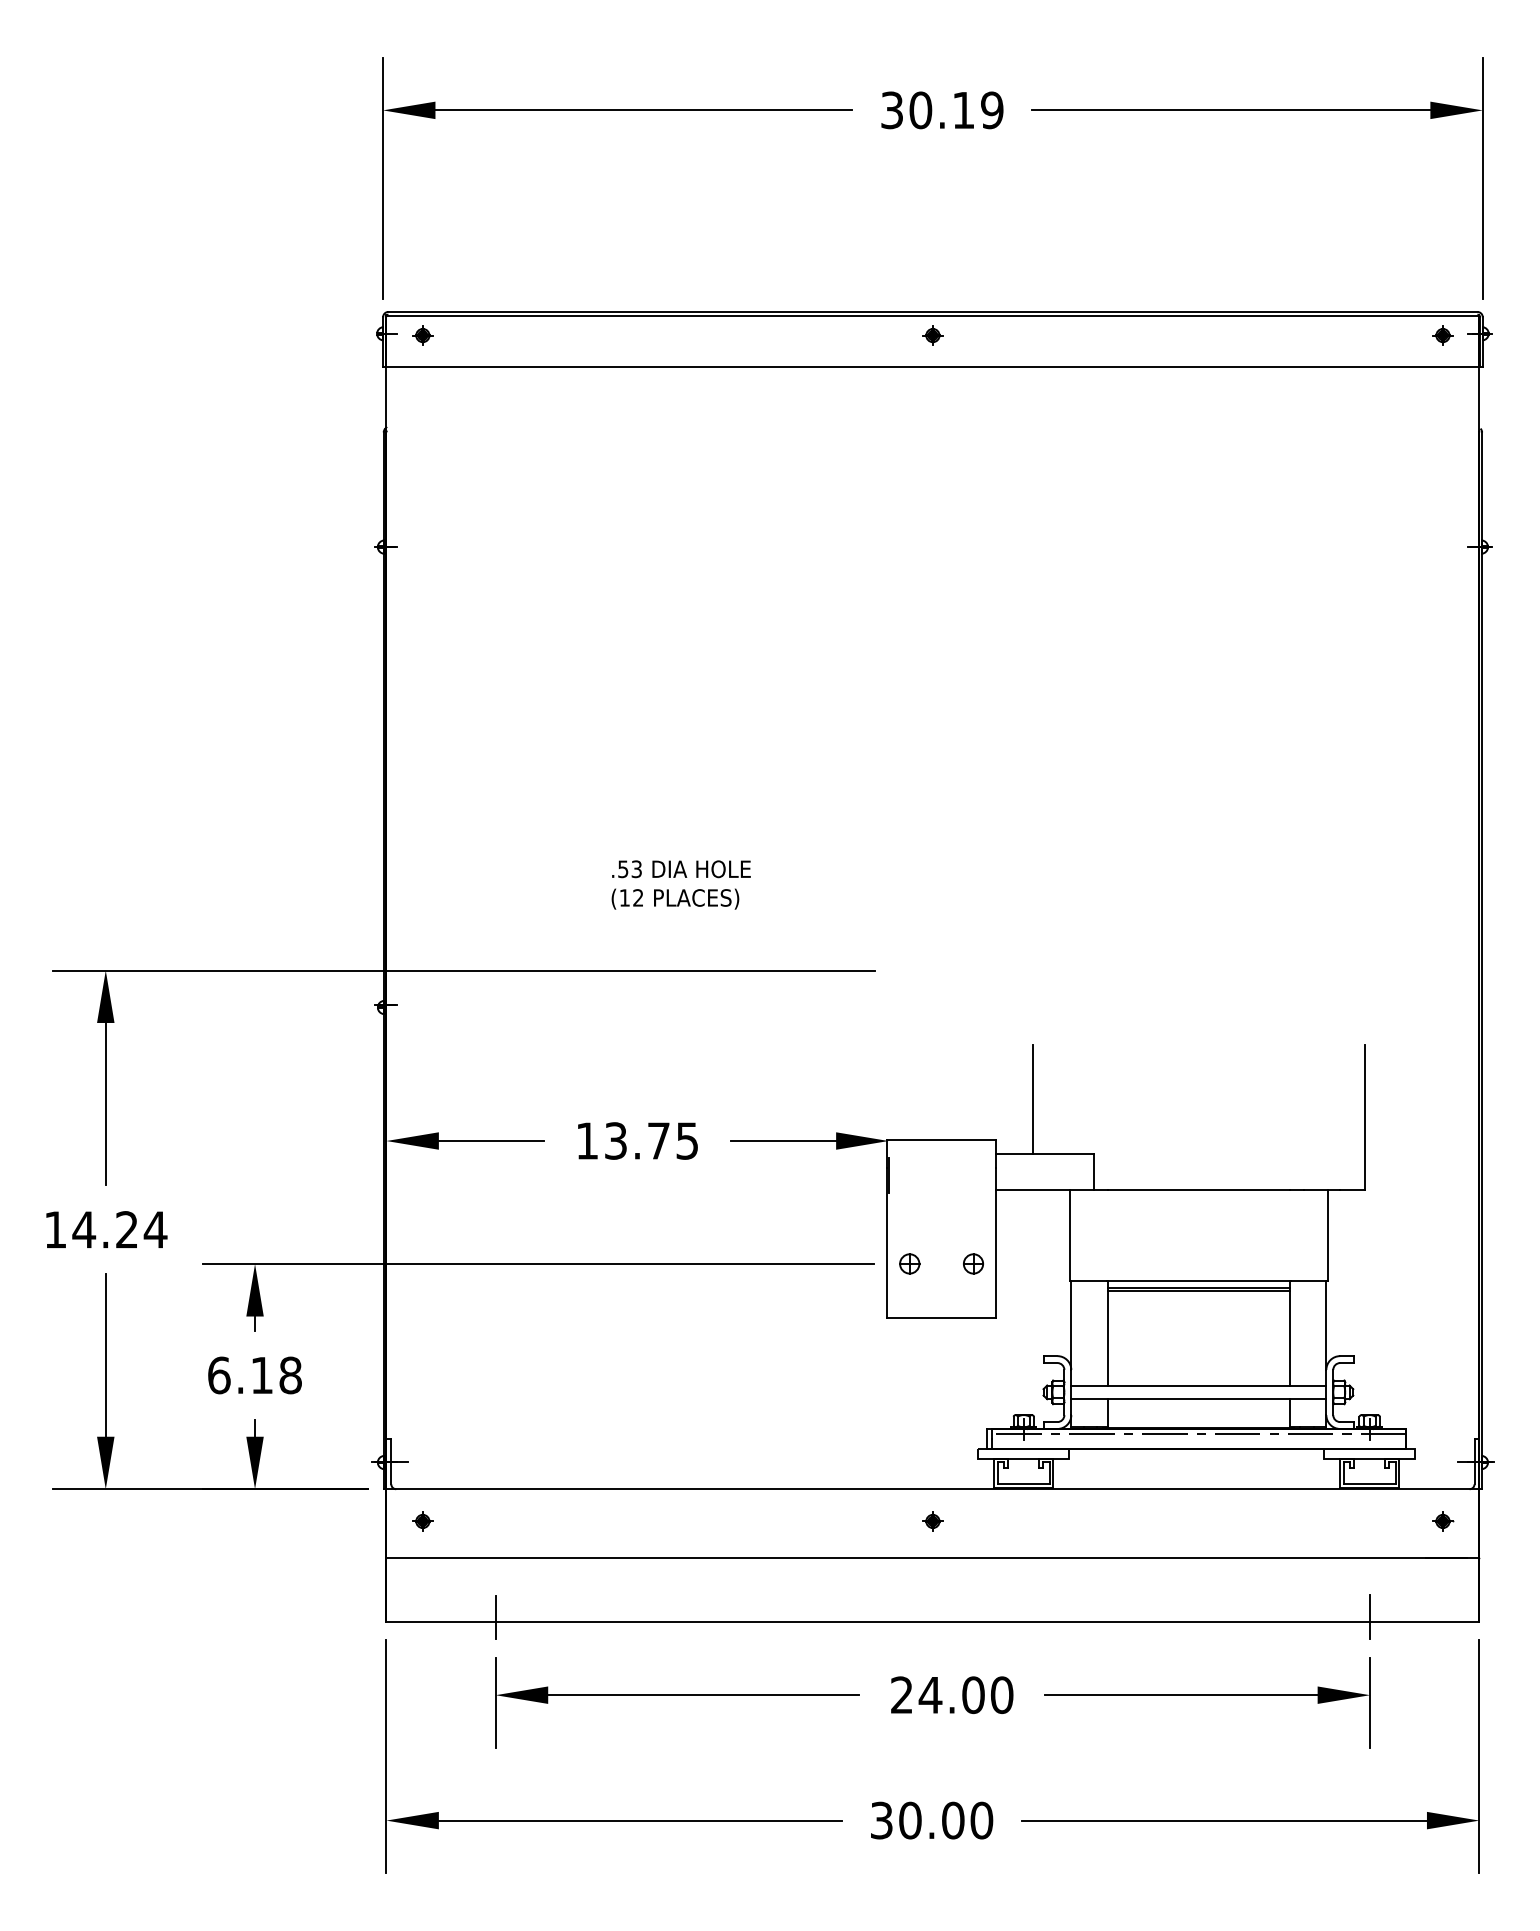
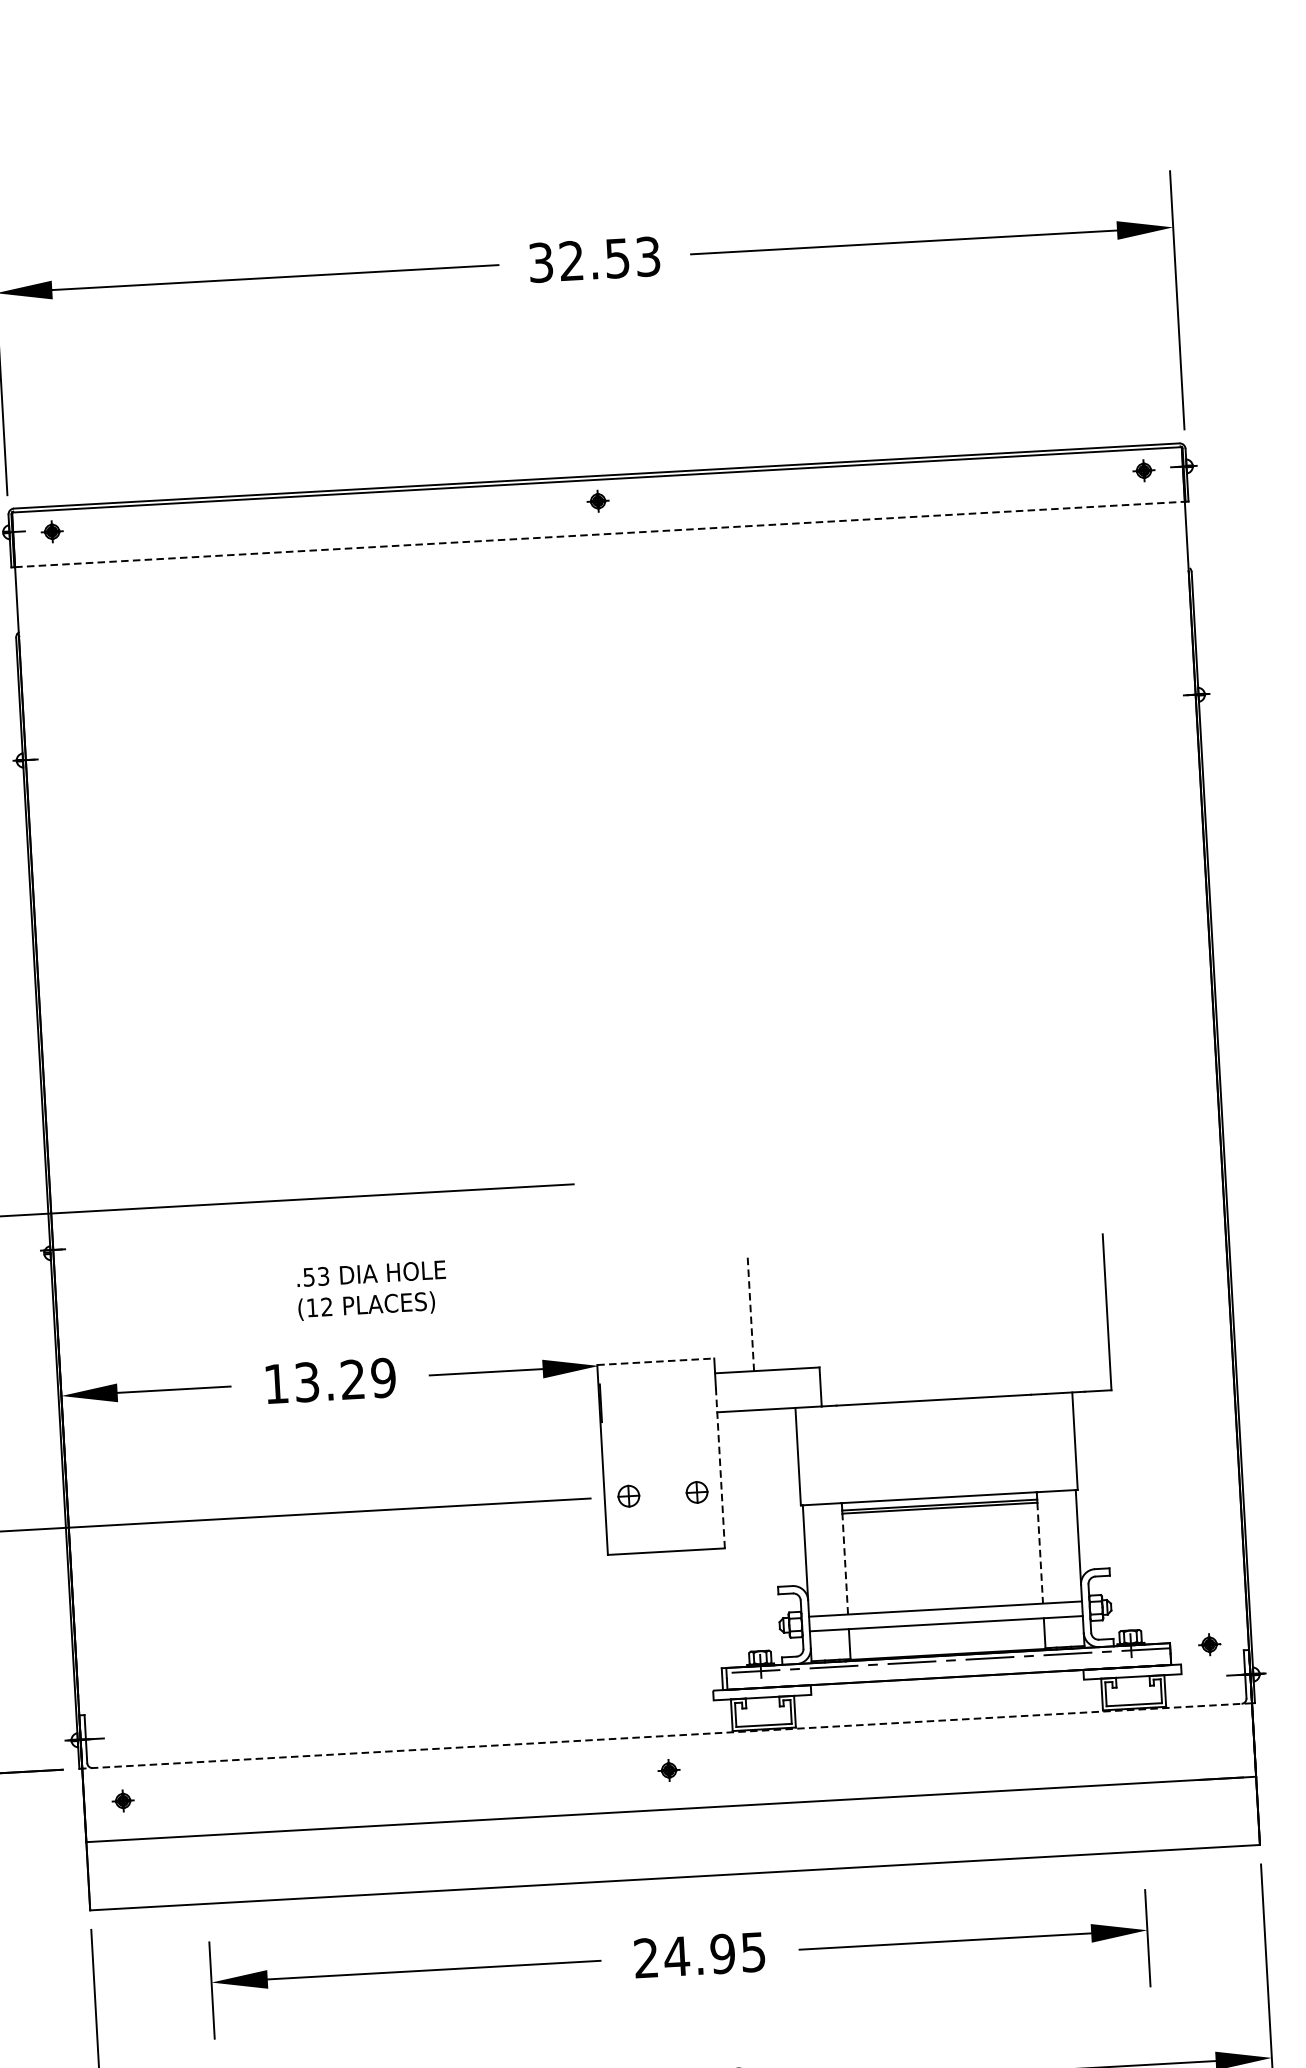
text: (956, 110) -> (609, 259), 30.19 -> 32.53
line: (933, 366) -> (600, 534), solid -> dashed
text: (680, 884) -> (371, 1290), moved
line: (1032, 1099) -> (750, 1312), solid -> dashed
text: (673, 1140) -> (368, 1378), 13.75 -> 13.29
line: (941, 1140) -> (655, 1362), solid -> dashed
line: (996, 1242) -> (720, 1468), solid -> dashed
line: (1107, 1337) -> (844, 1563), solid -> dashed
line: (1289, 1338) -> (1039, 1553), solid -> dashed
line: (932, 1489) -> (666, 1736), solid -> dashed
part: (1443, 1521) -> (1210, 1644), moved
line: (495, 1617) -> (206, 1899), removed
line: (1370, 1617) -> (1143, 1847), removed
text: (987, 1695) -> (737, 1953), 24.00 -> 24.95

